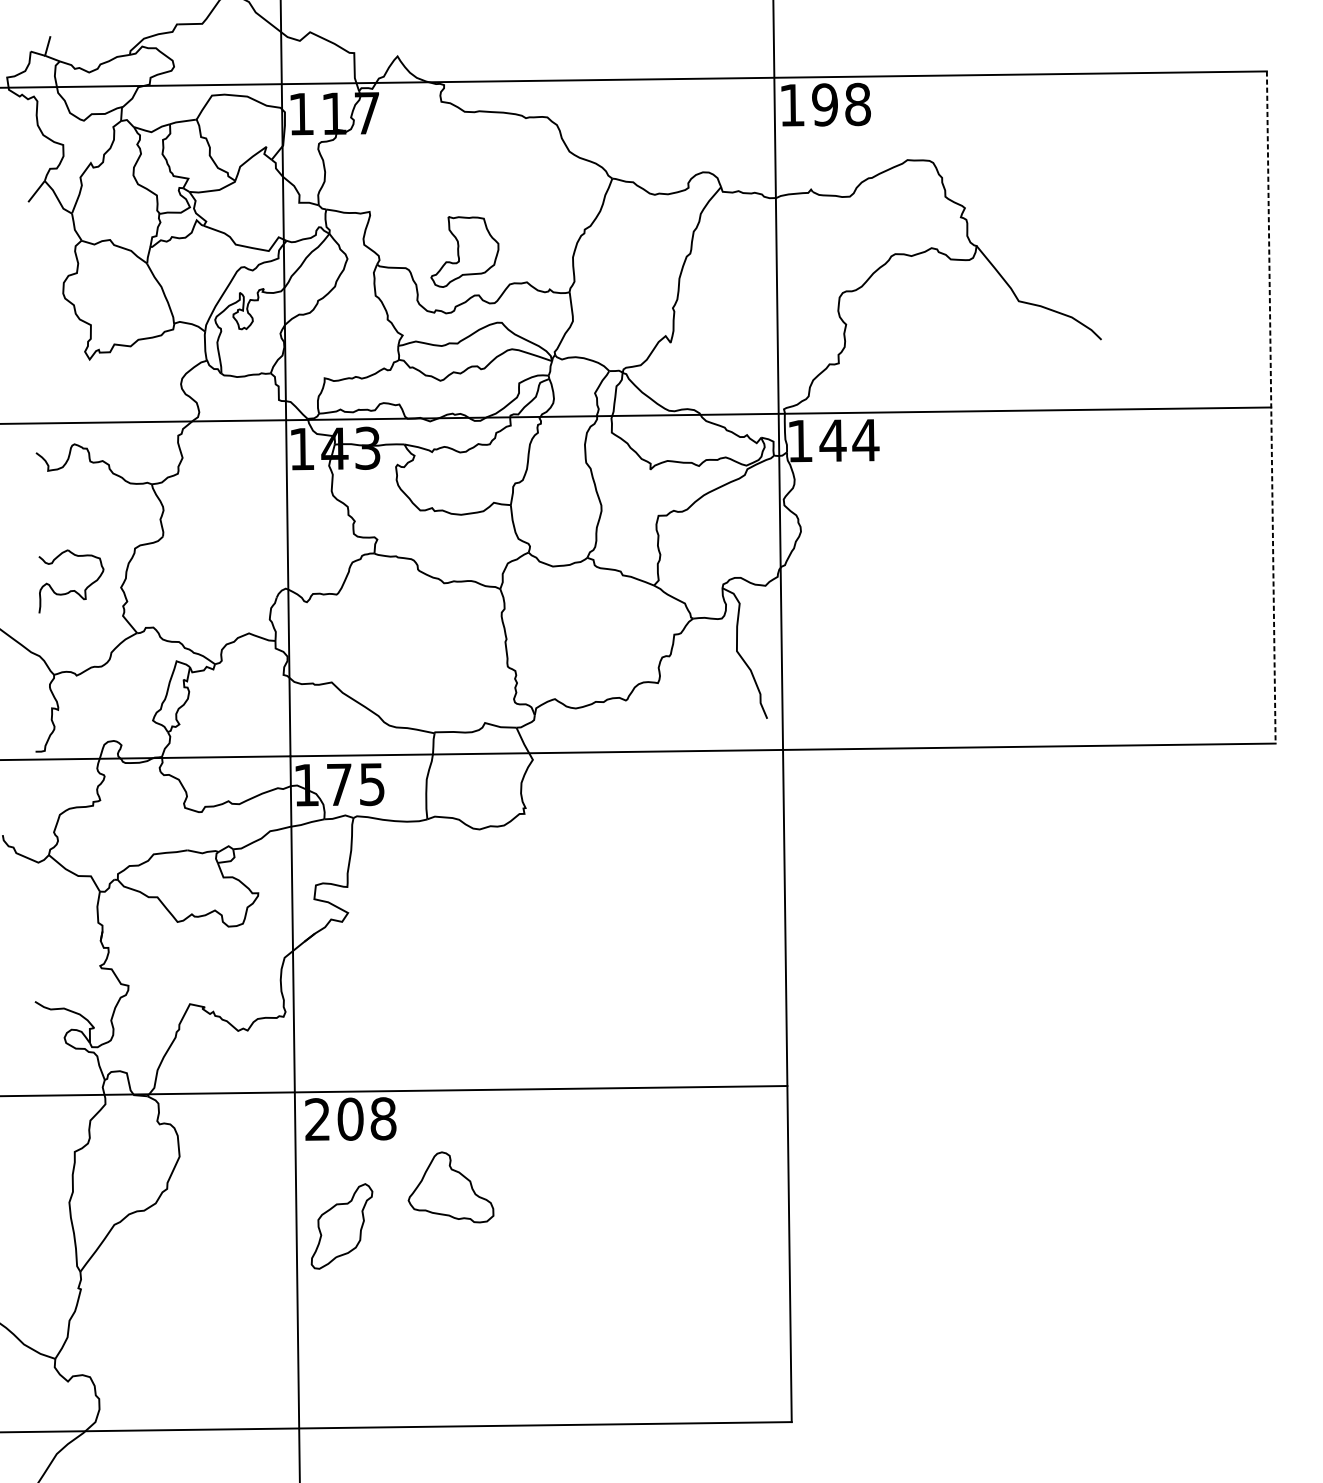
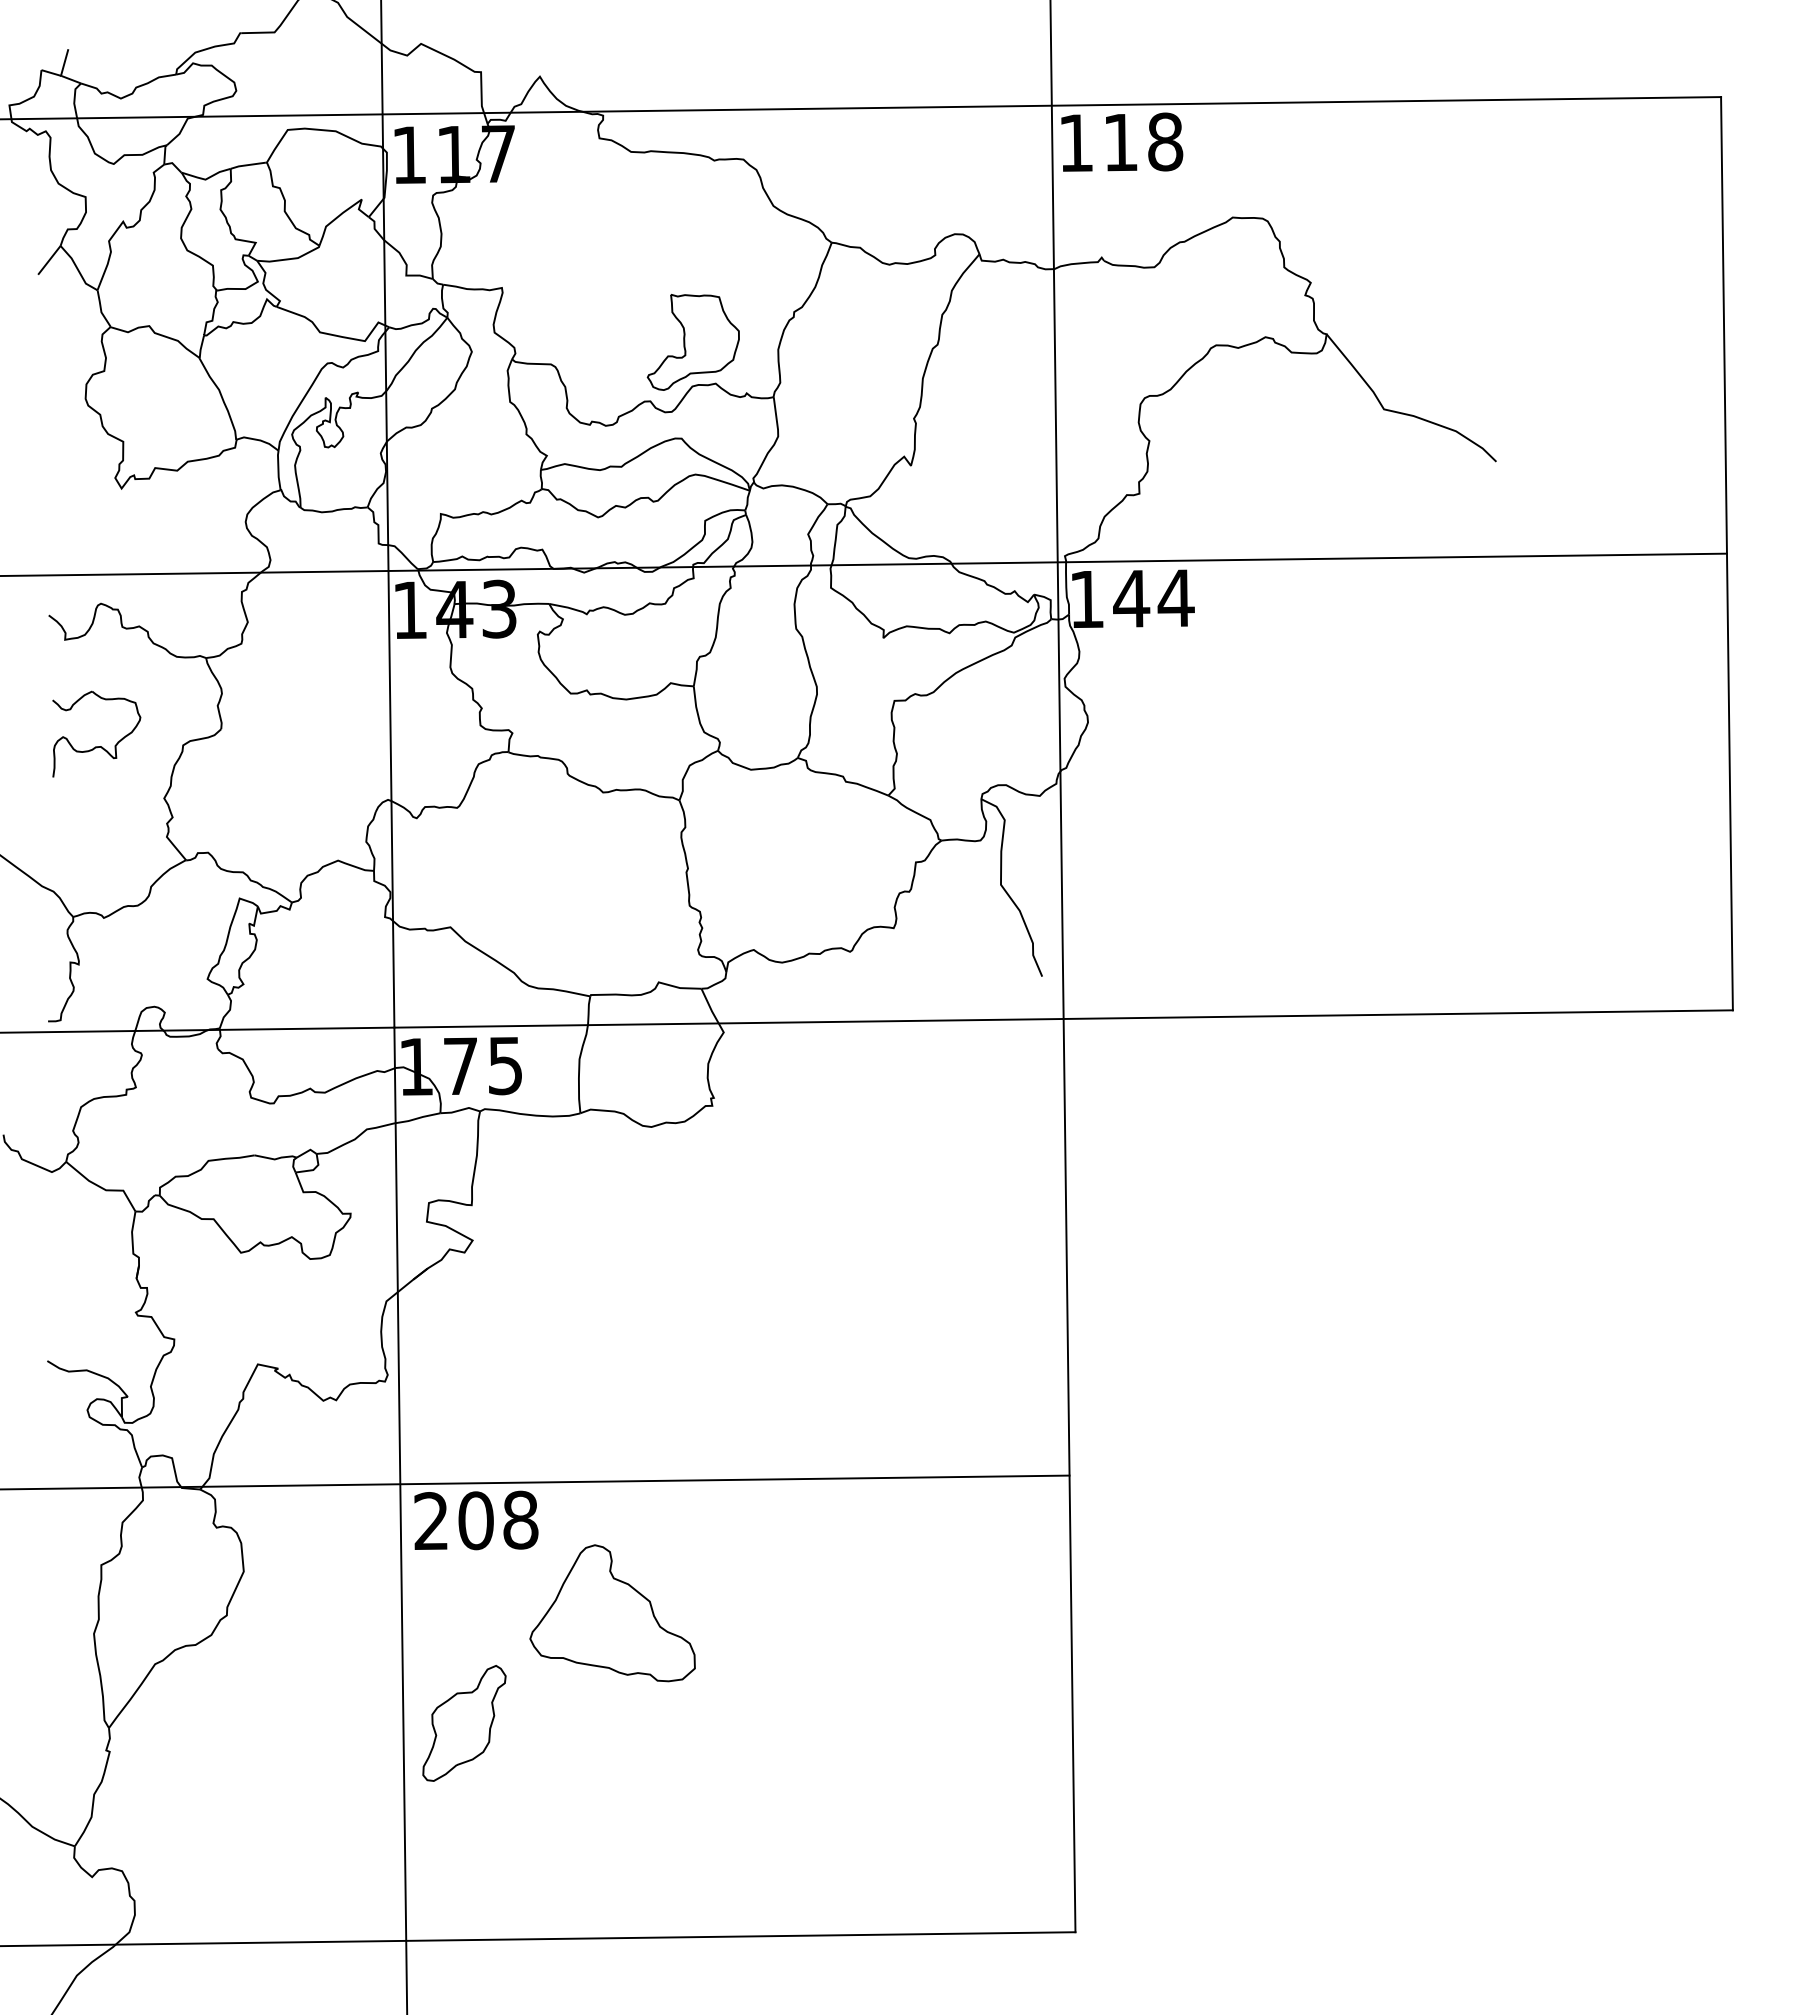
text: (824, 104) -> (1120, 142), 198 -> 118
part: (464, 252) -> (692, 342), moved
line: (1270, 407) -> (1726, 553), dashed -> solid
part: (71, 590) -> (96, 746), moved
part: (451, 1187) -> (612, 1613), size x1.43
part: (342, 1226) -> (464, 1723), moved

